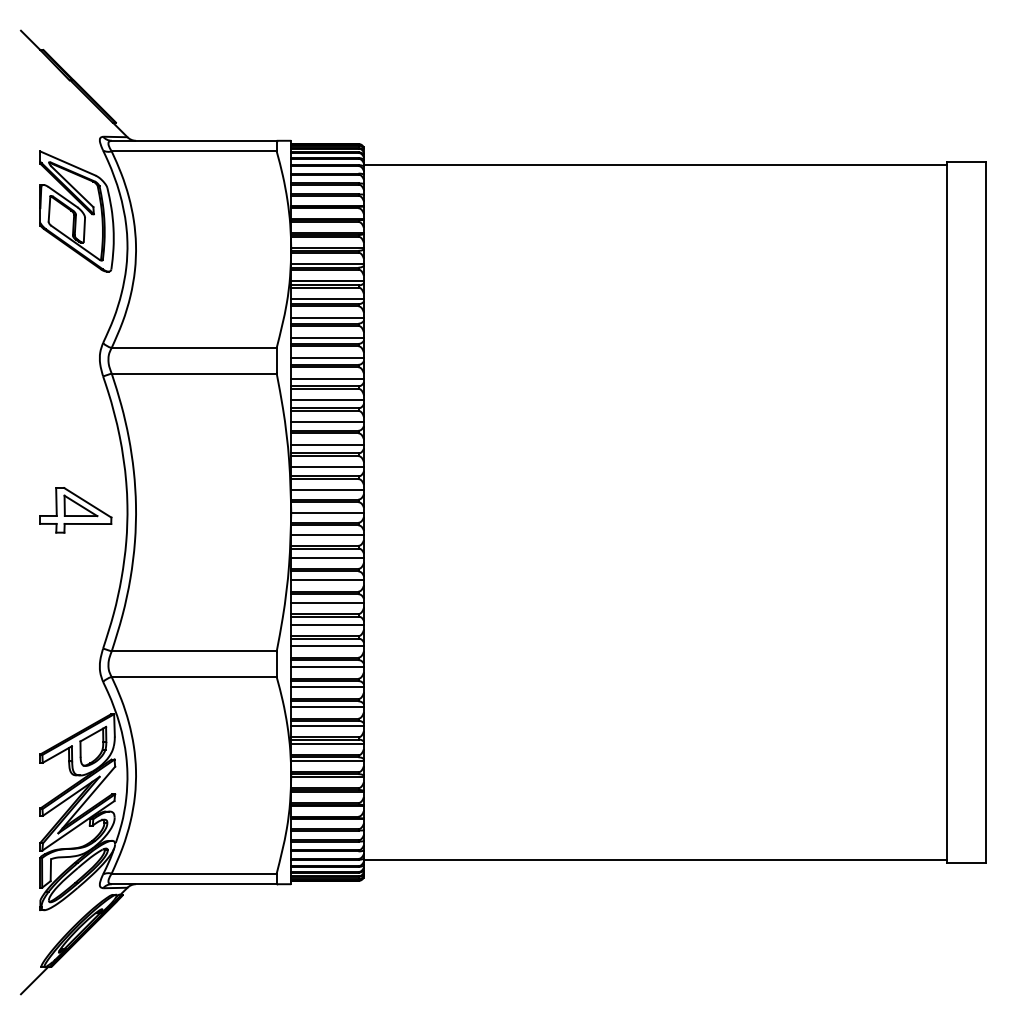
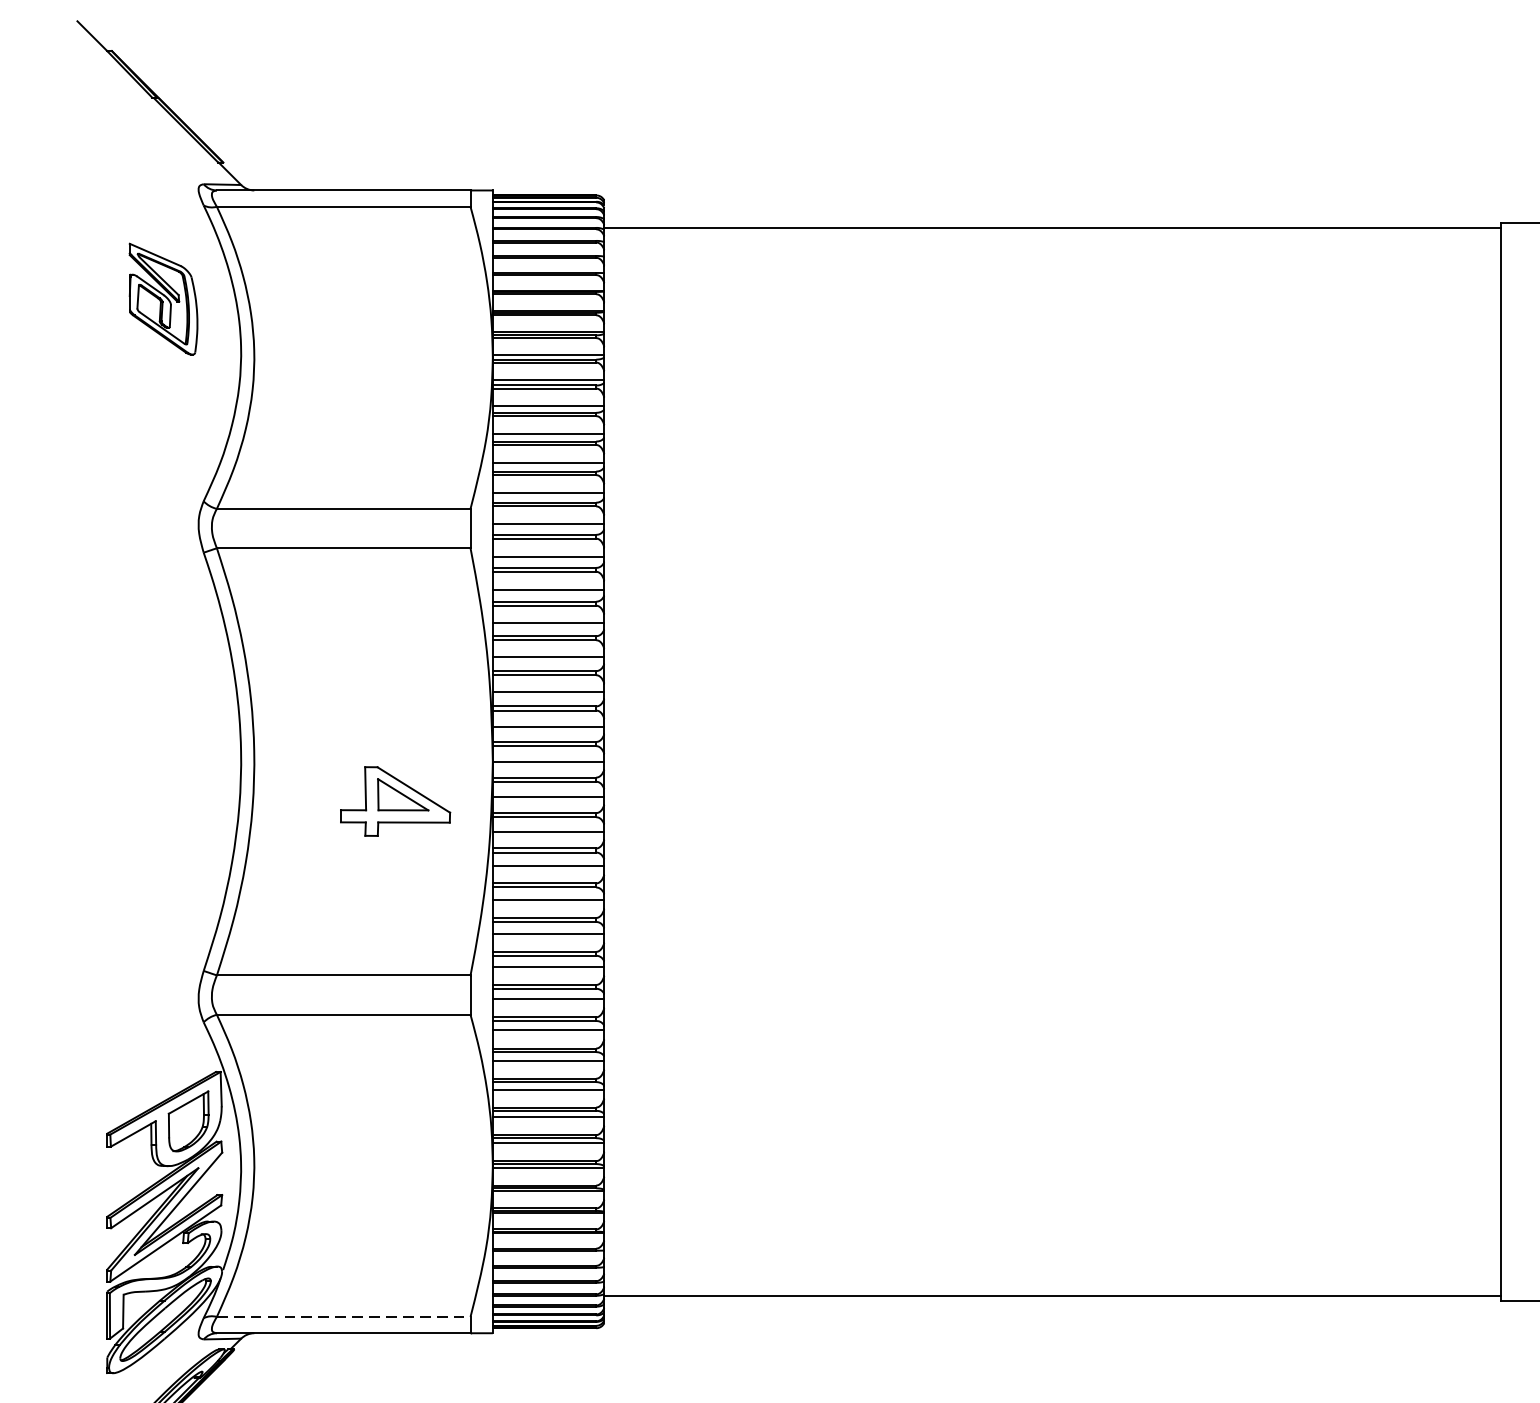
part: (76, 211) -> (162, 299), size x0.6
part: (75, 510) -> (394, 801), moved
line: (194, 873) -> (344, 1316), solid -> dashed

